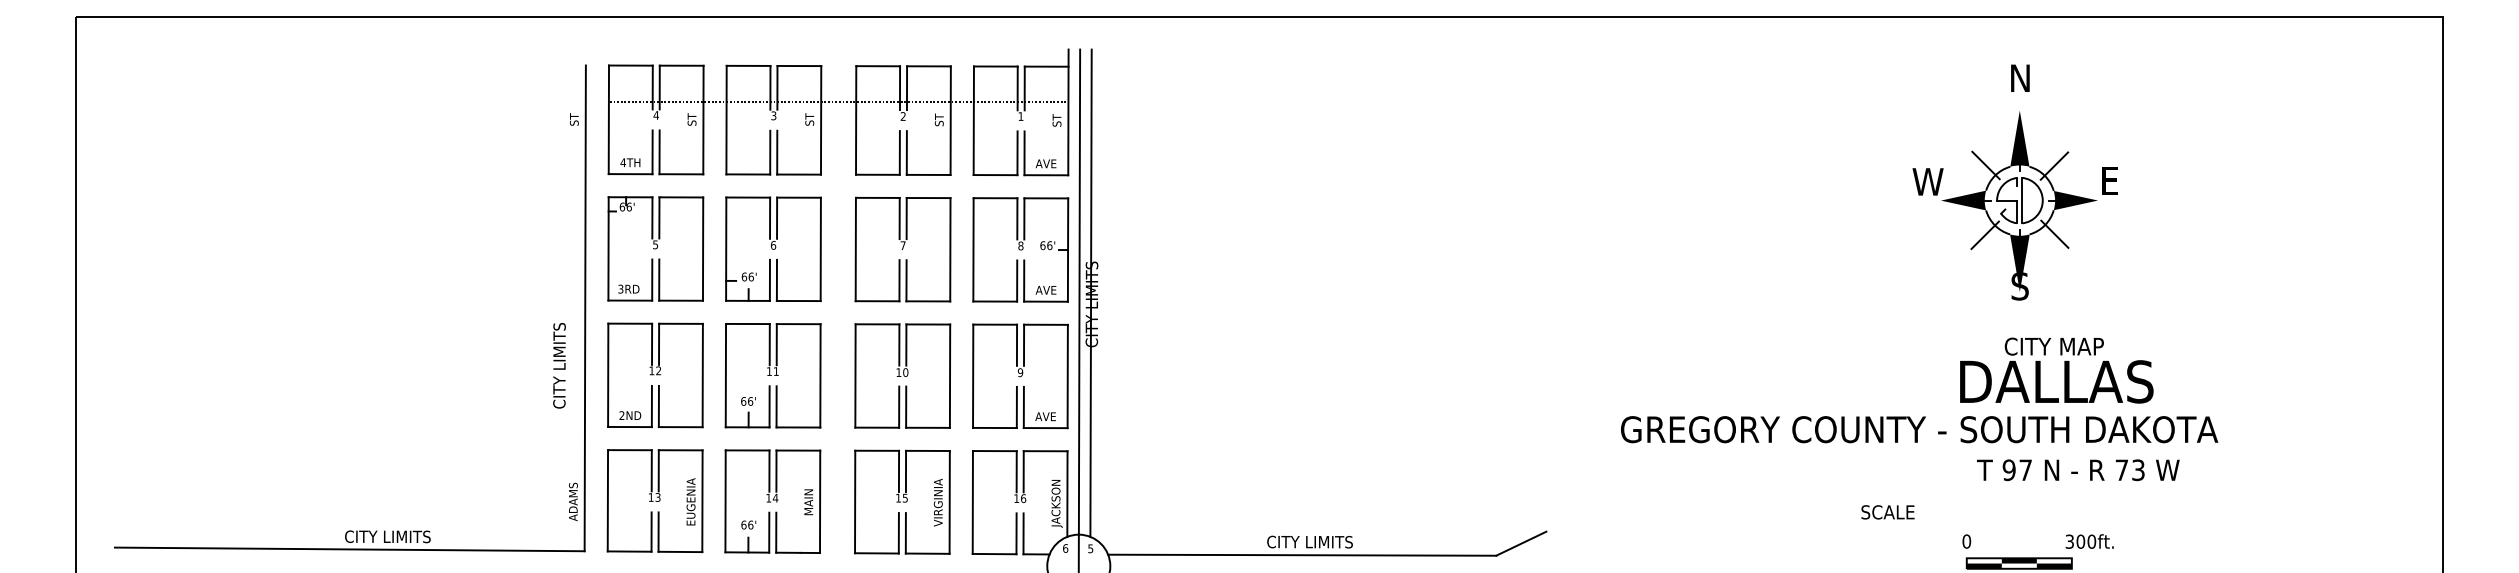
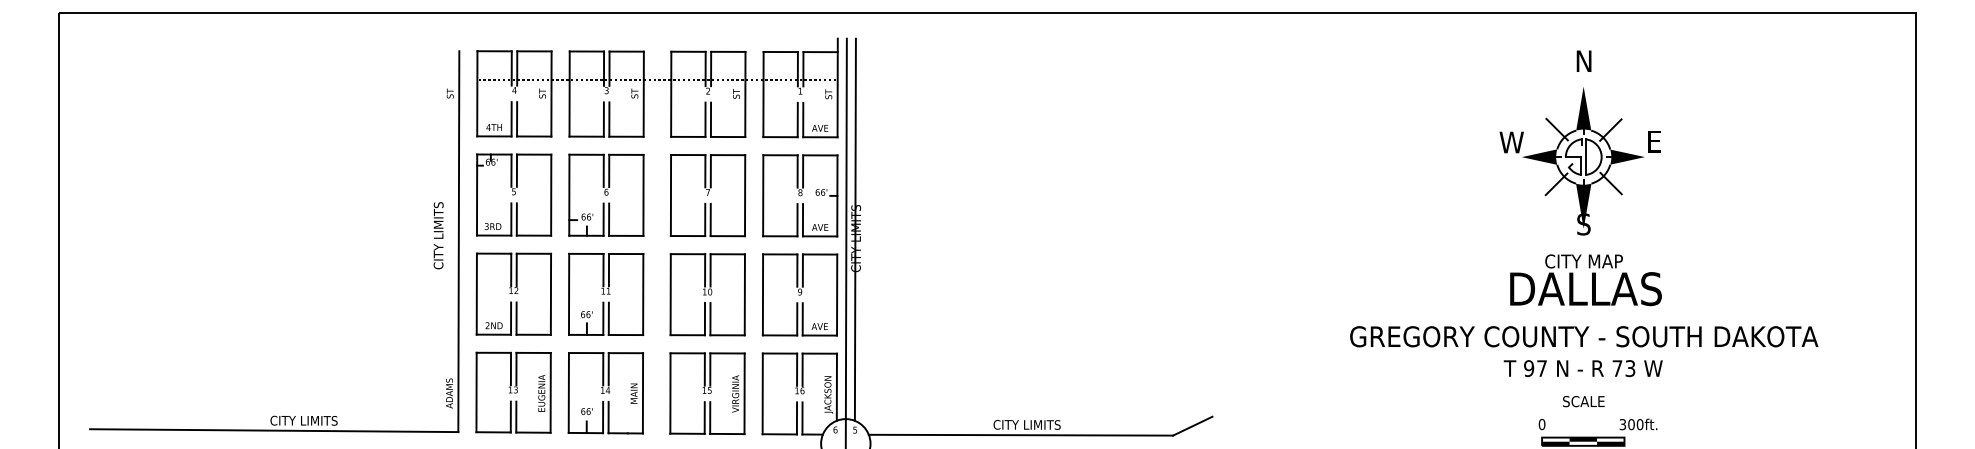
text: (559, 365) -> (438, 235), moved
text: (2056, 370) -> (1585, 280), moved
text: (1919, 429) -> (1584, 336), moved
text: (2078, 470) -> (1583, 368), moved
text: (1887, 512) -> (1583, 401), moved

